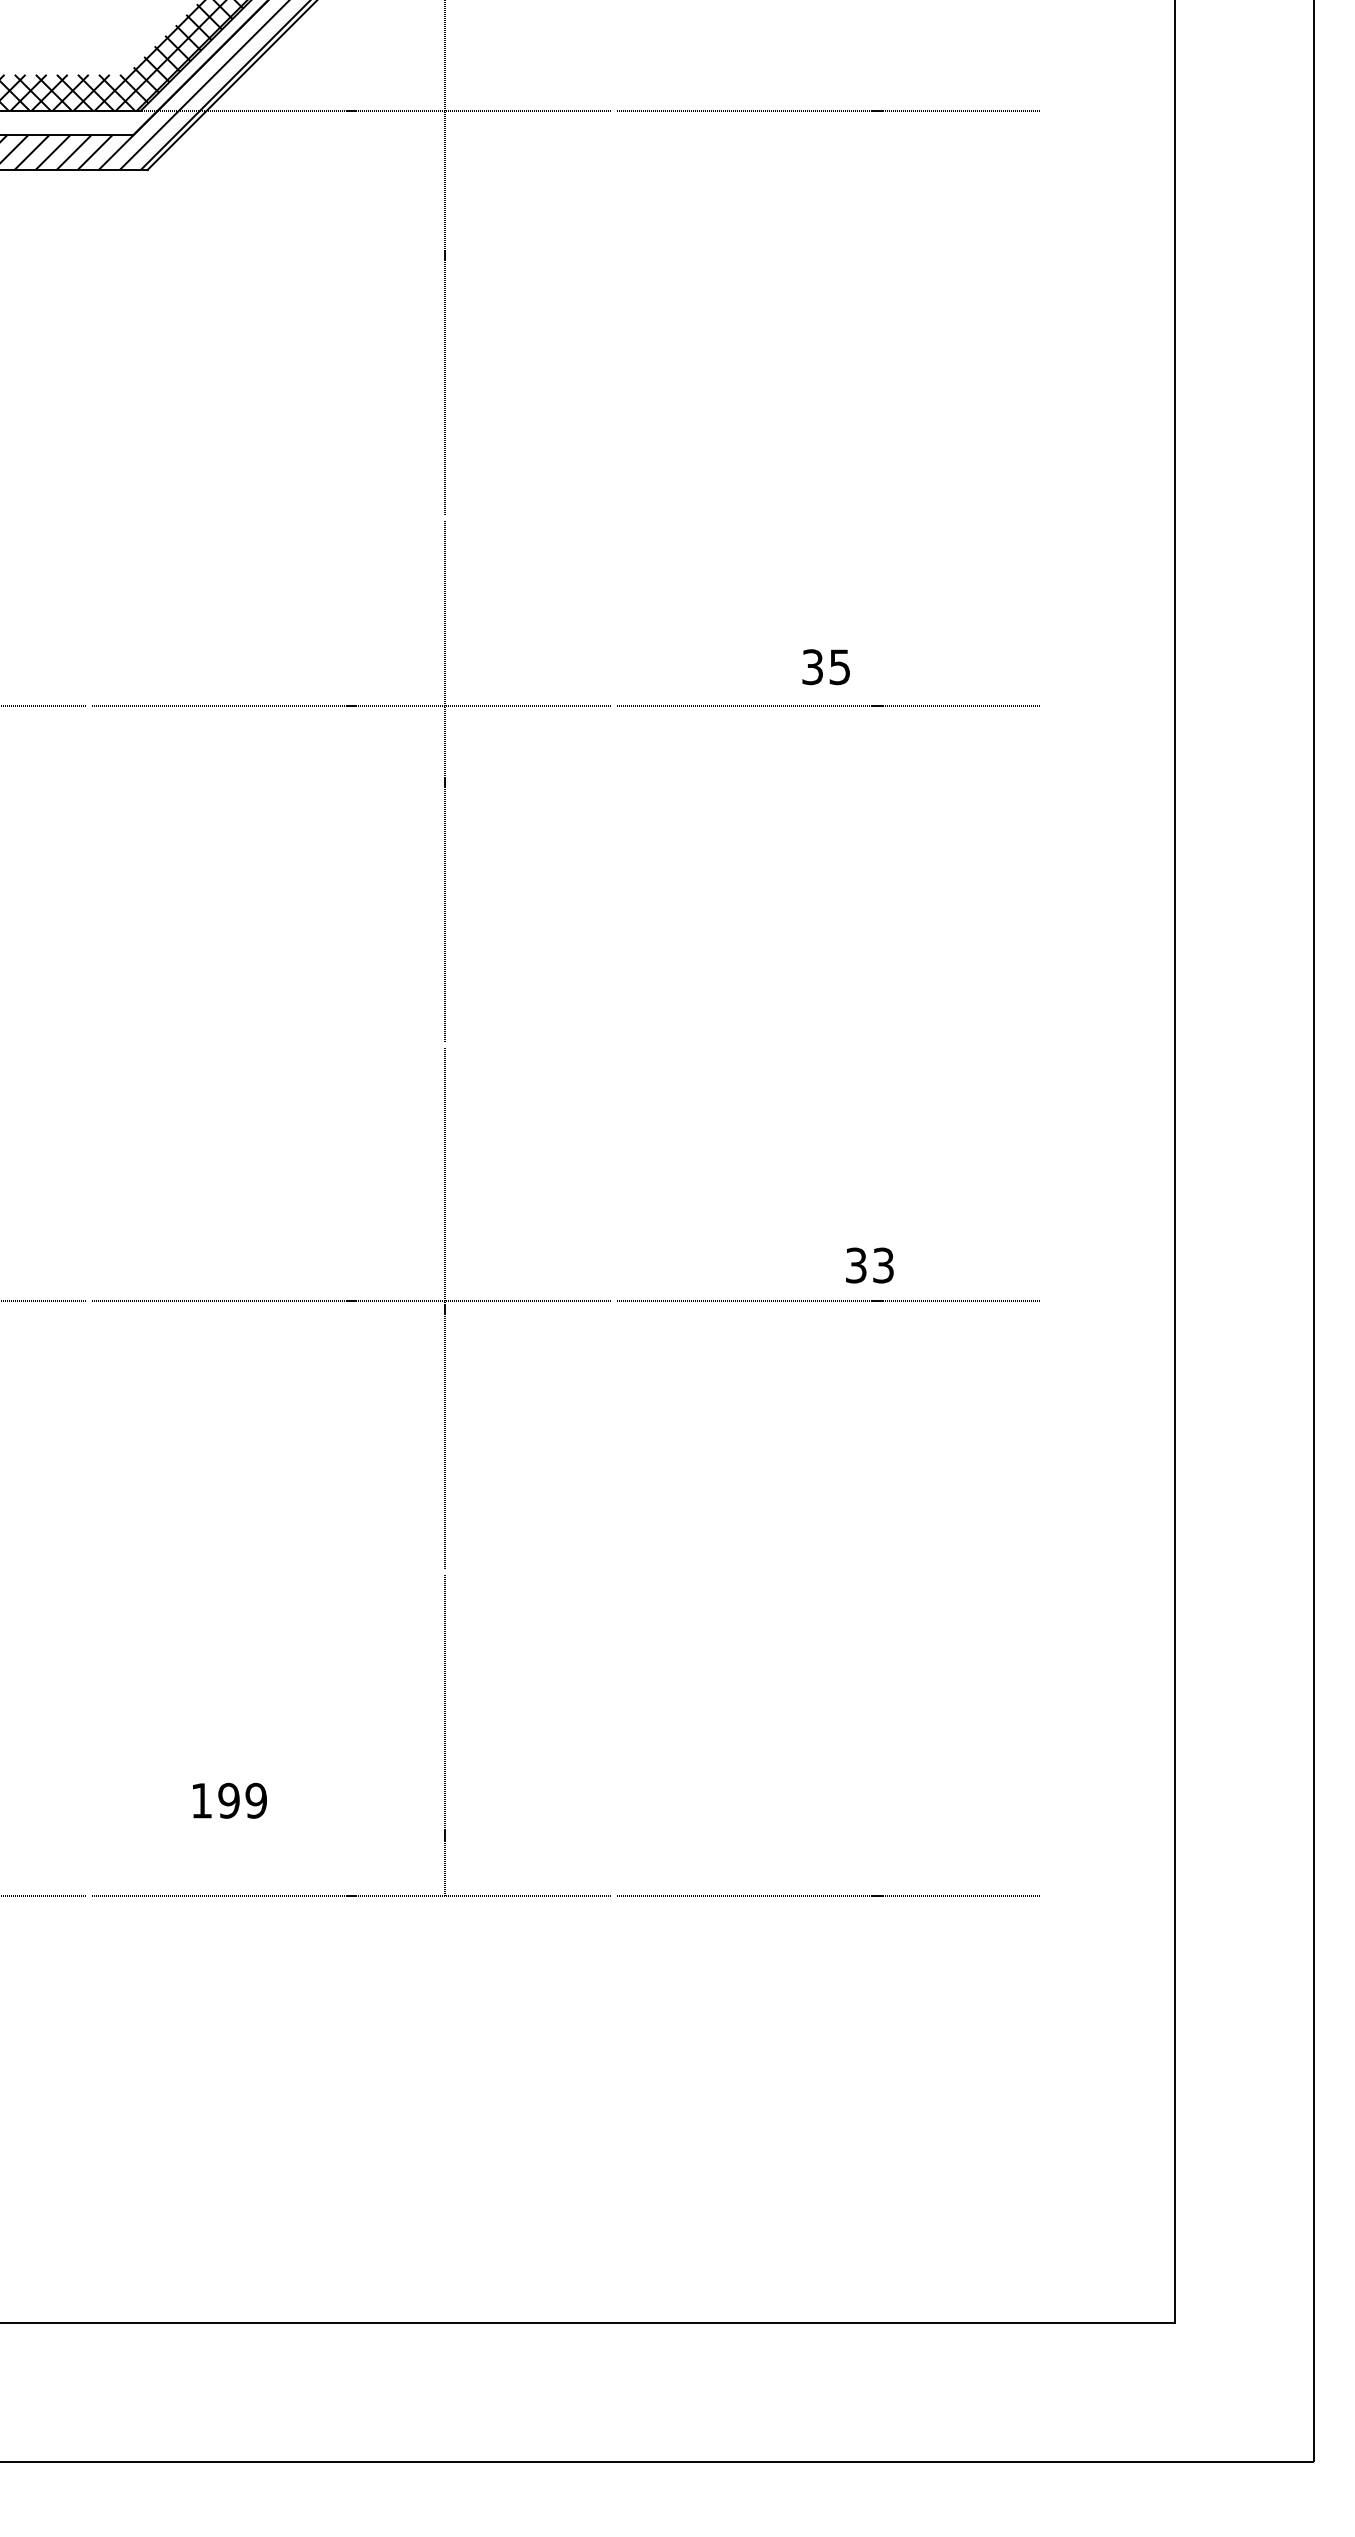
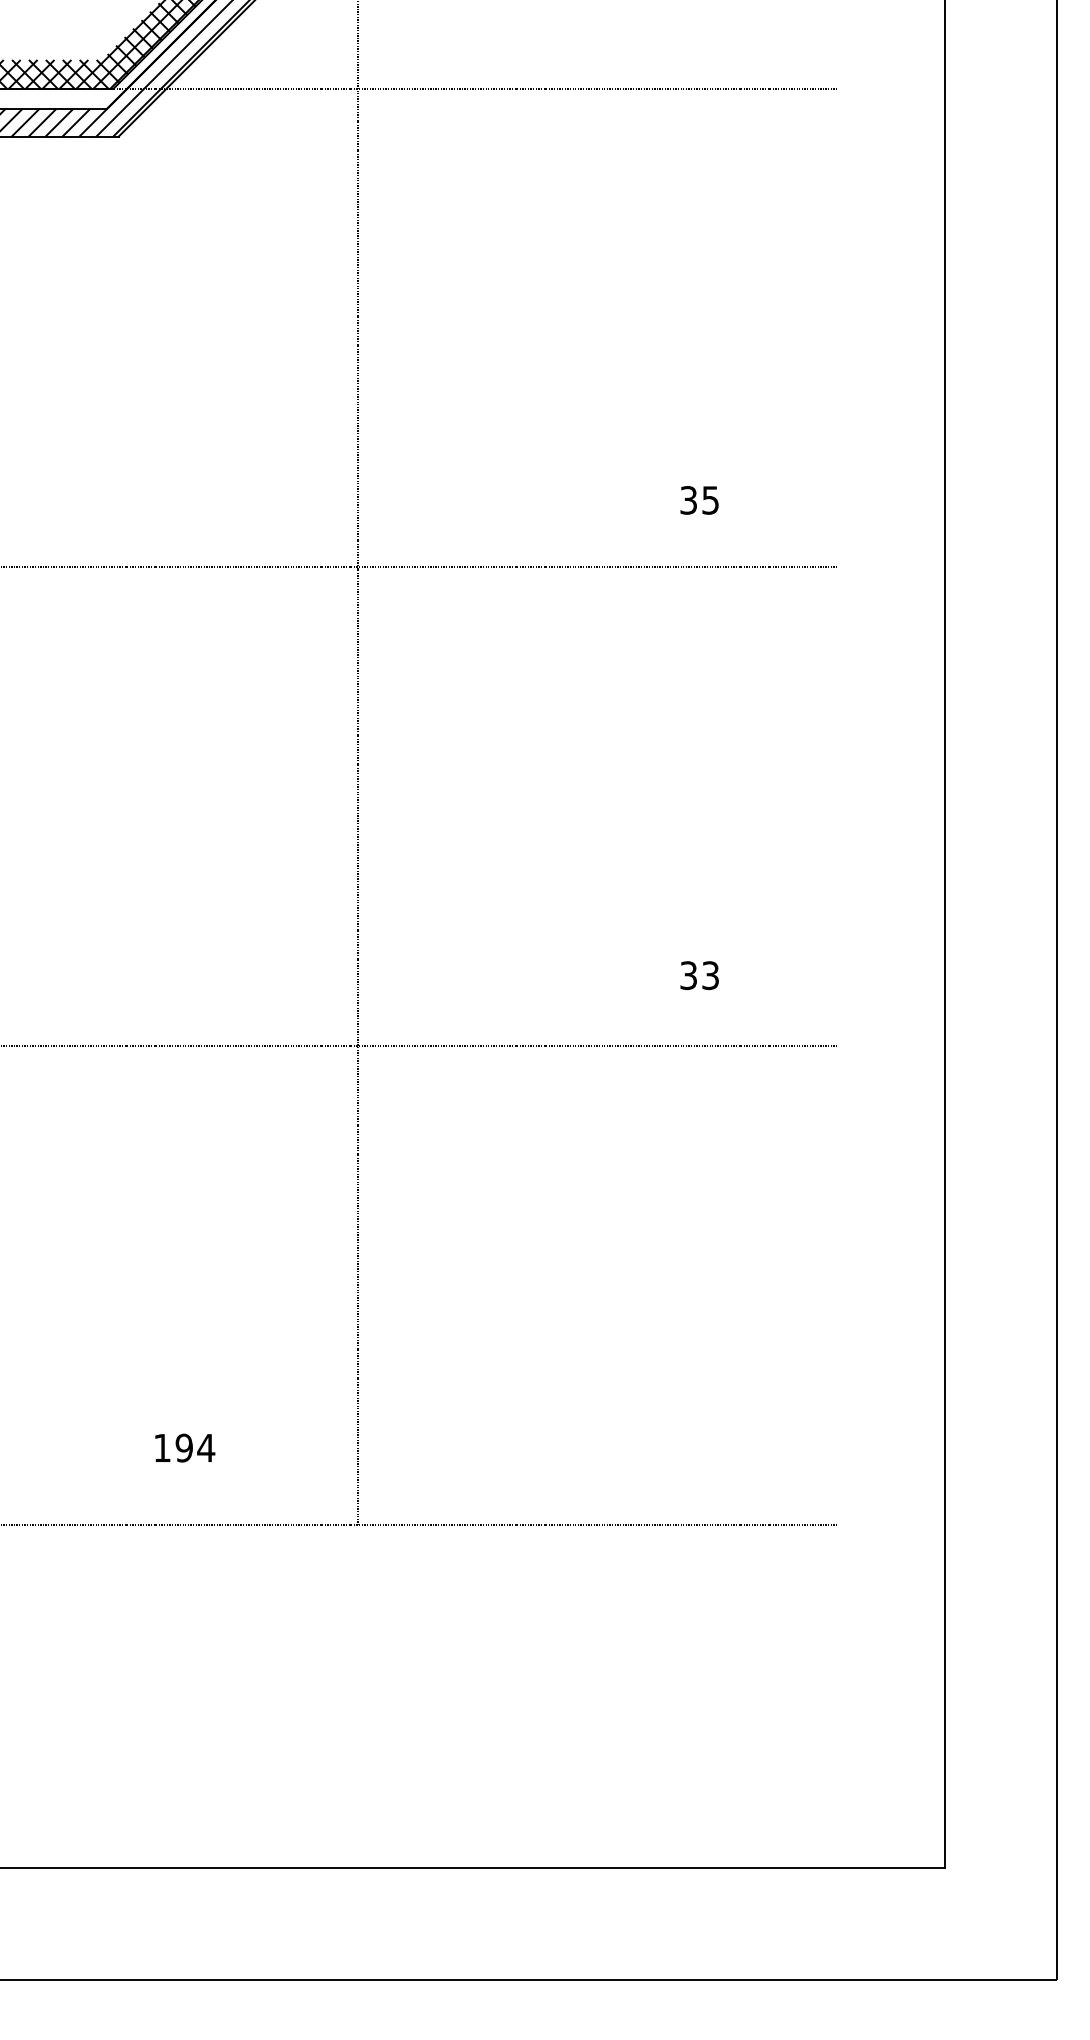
text: (826, 667) -> (699, 500), moved
text: (869, 1265) -> (699, 975), moved
text: (256, 1800) -> (206, 1447), 199 -> 194

